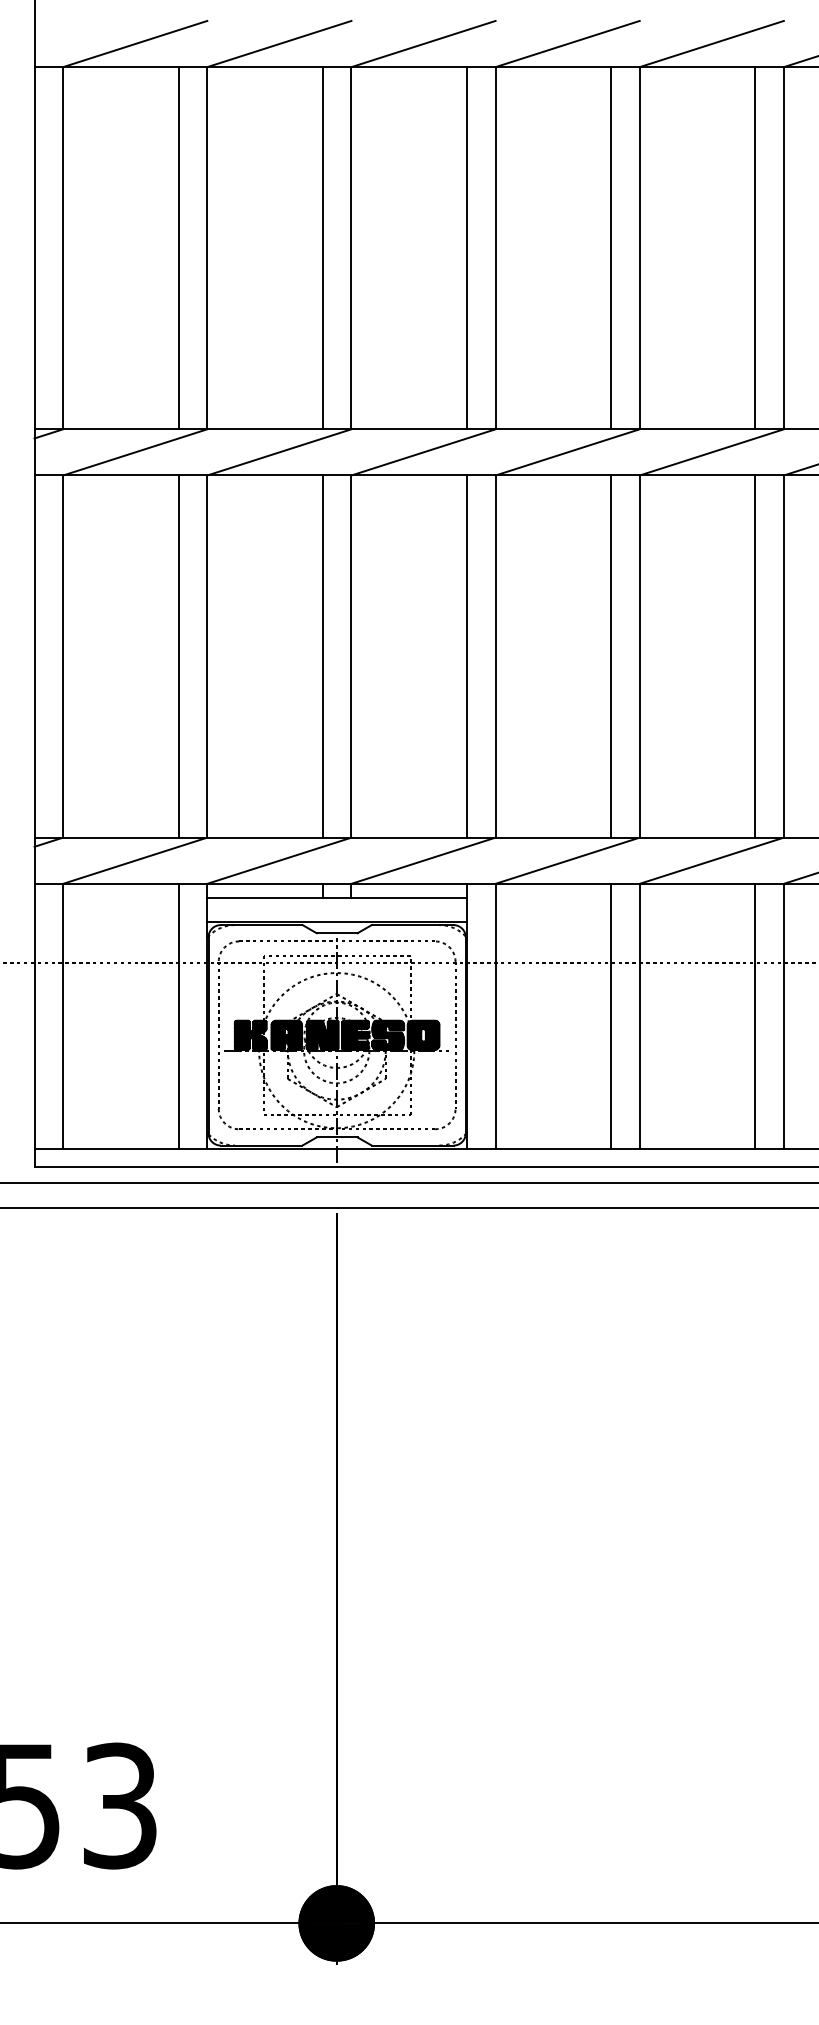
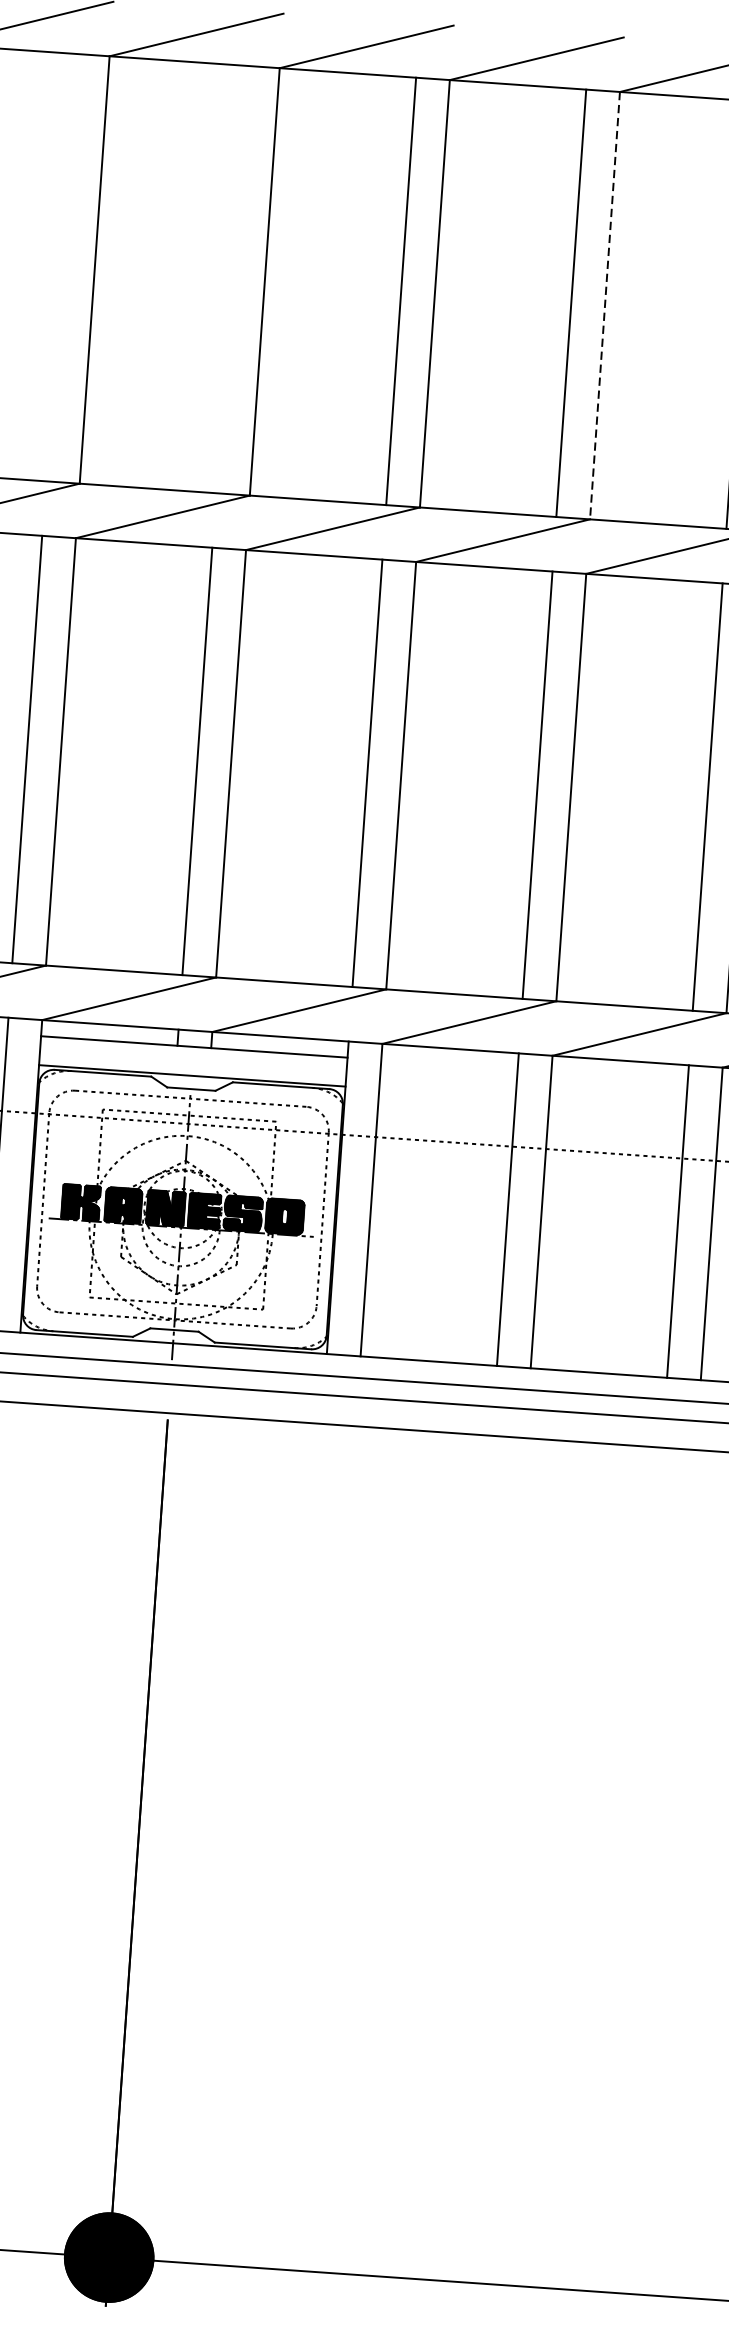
line: (178, 248) -> (60, 267), removed
line: (322, 248) -> (230, 279), removed
line: (639, 248) -> (604, 305), solid -> dashed

